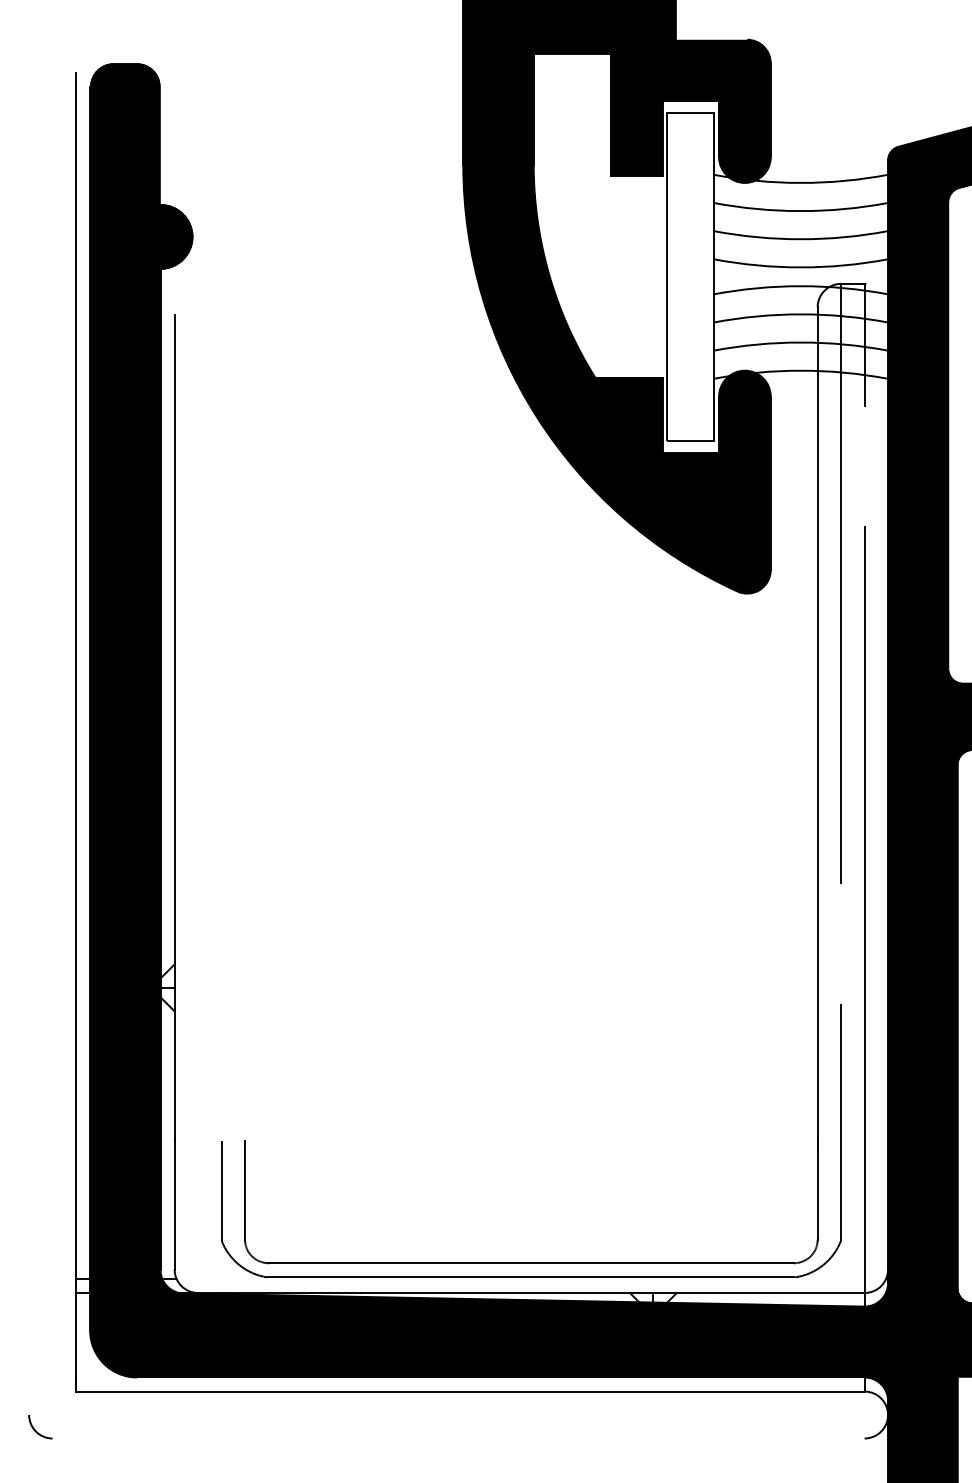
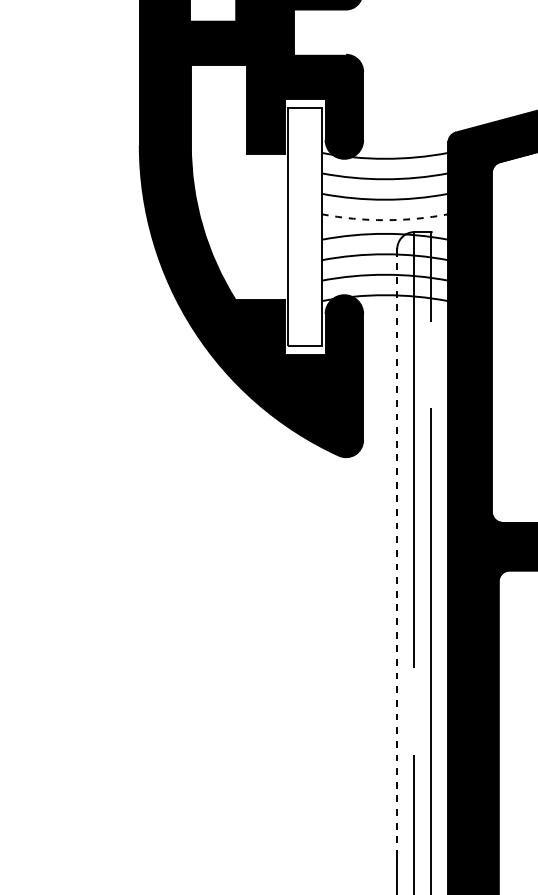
arc: (800, 267) -> (384, 220), solid -> dashed
line: (817, 726) -> (397, 553), solid -> dashed

